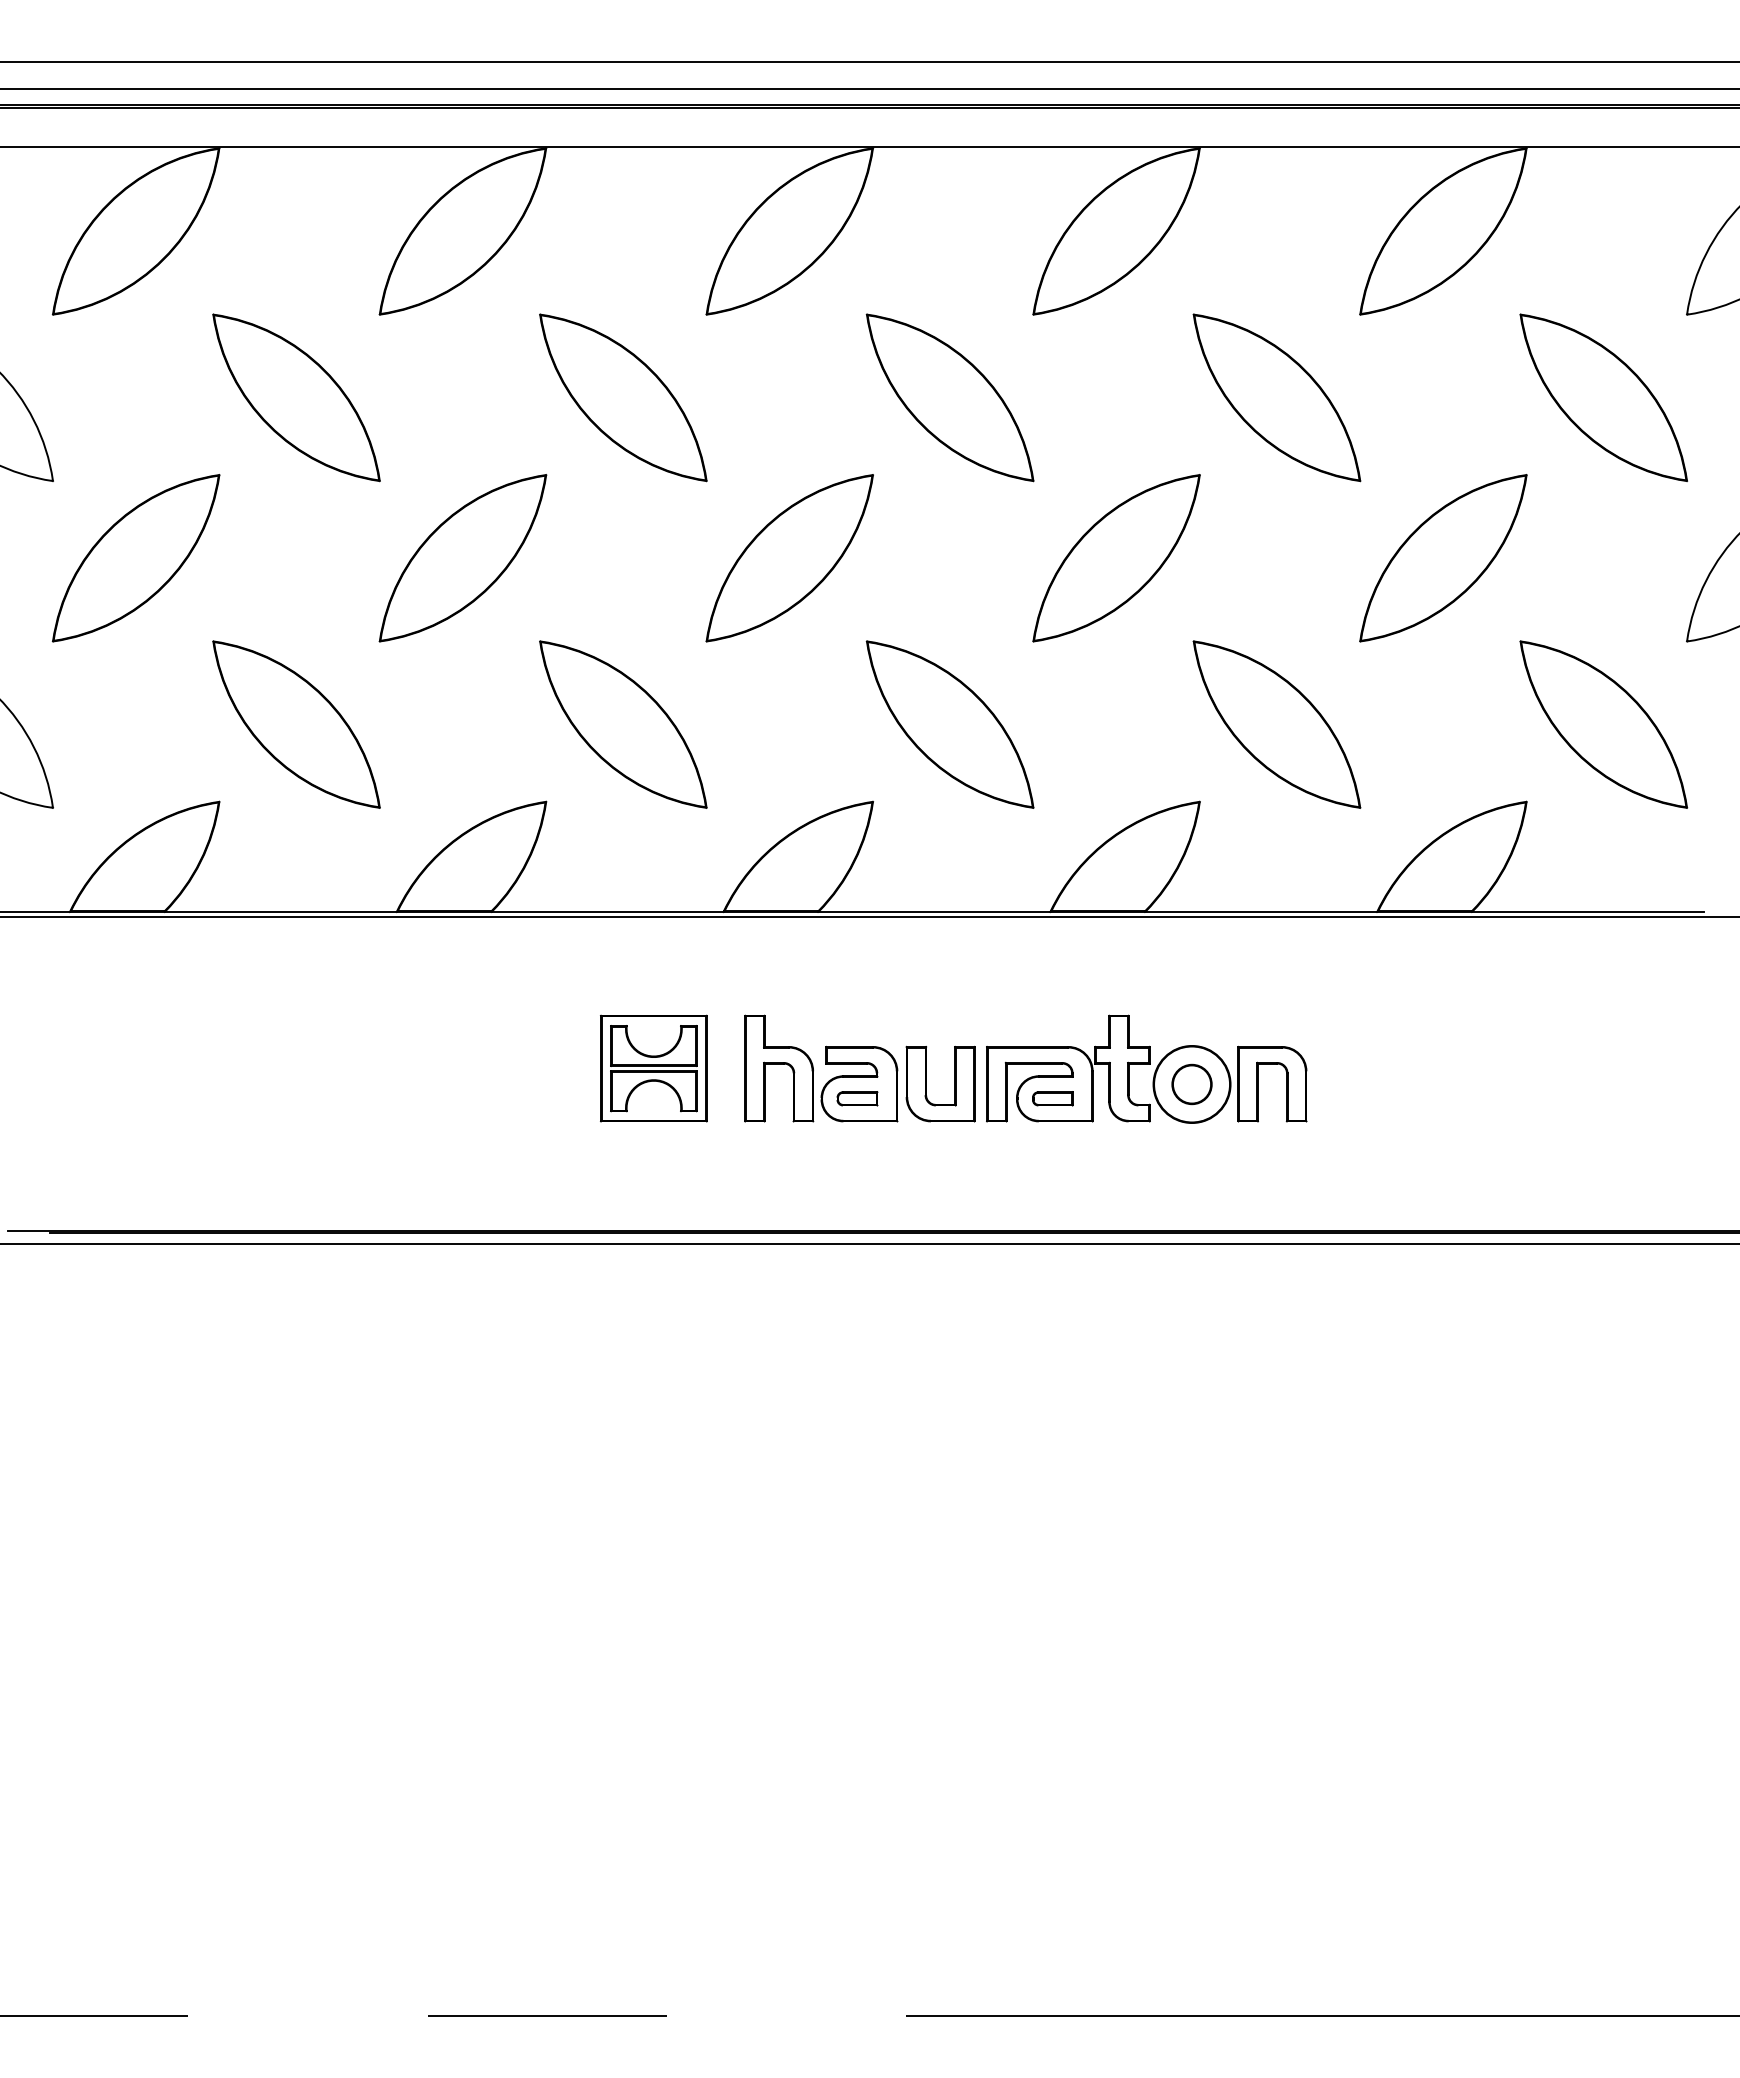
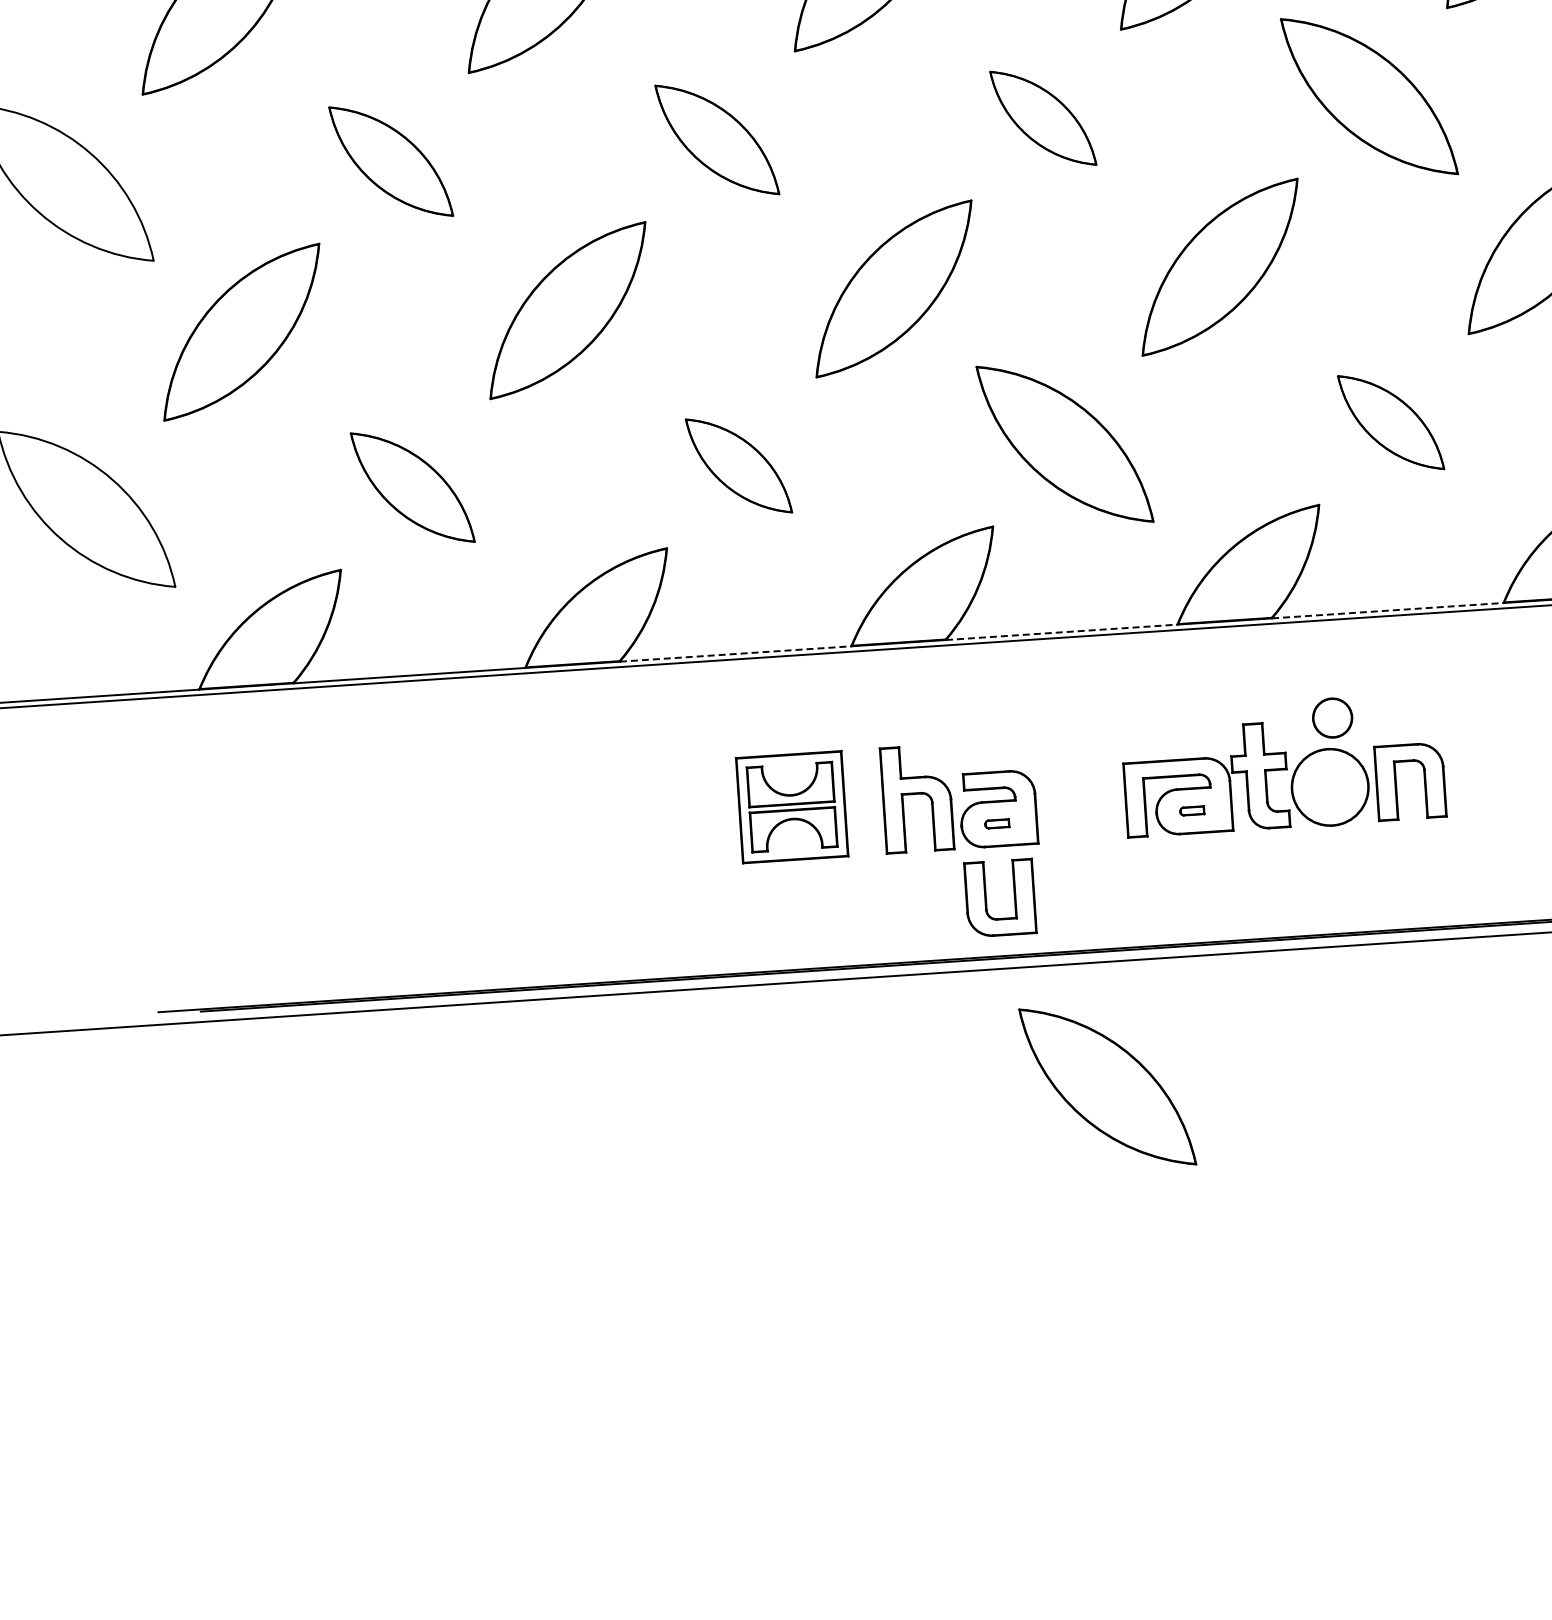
part: (296, 397) -> (391, 161), size x0.7
part: (623, 397) -> (717, 139), size x0.7
part: (949, 397) -> (1042, 117), size x0.6
part: (296, 724) -> (412, 487), size x0.7
part: (623, 724) -> (739, 465), size x0.6
part: (1276, 724) -> (1390, 422), size x0.6
line: (607, 911) -> (735, 653), solid -> dashed
line: (934, 911) -> (1061, 631), solid -> dashed
line: (1261, 911) -> (1388, 610), solid -> dashed
part: (926, 1083) -> (986, 898), moved
part: (1191, 1084) -> (1332, 718), moved
part: (857, 1098) -> (997, 823), size x0.6
part: (1052, 1098) -> (1191, 810), size x0.6
part: (949, 1368) -> (1107, 1086), added

